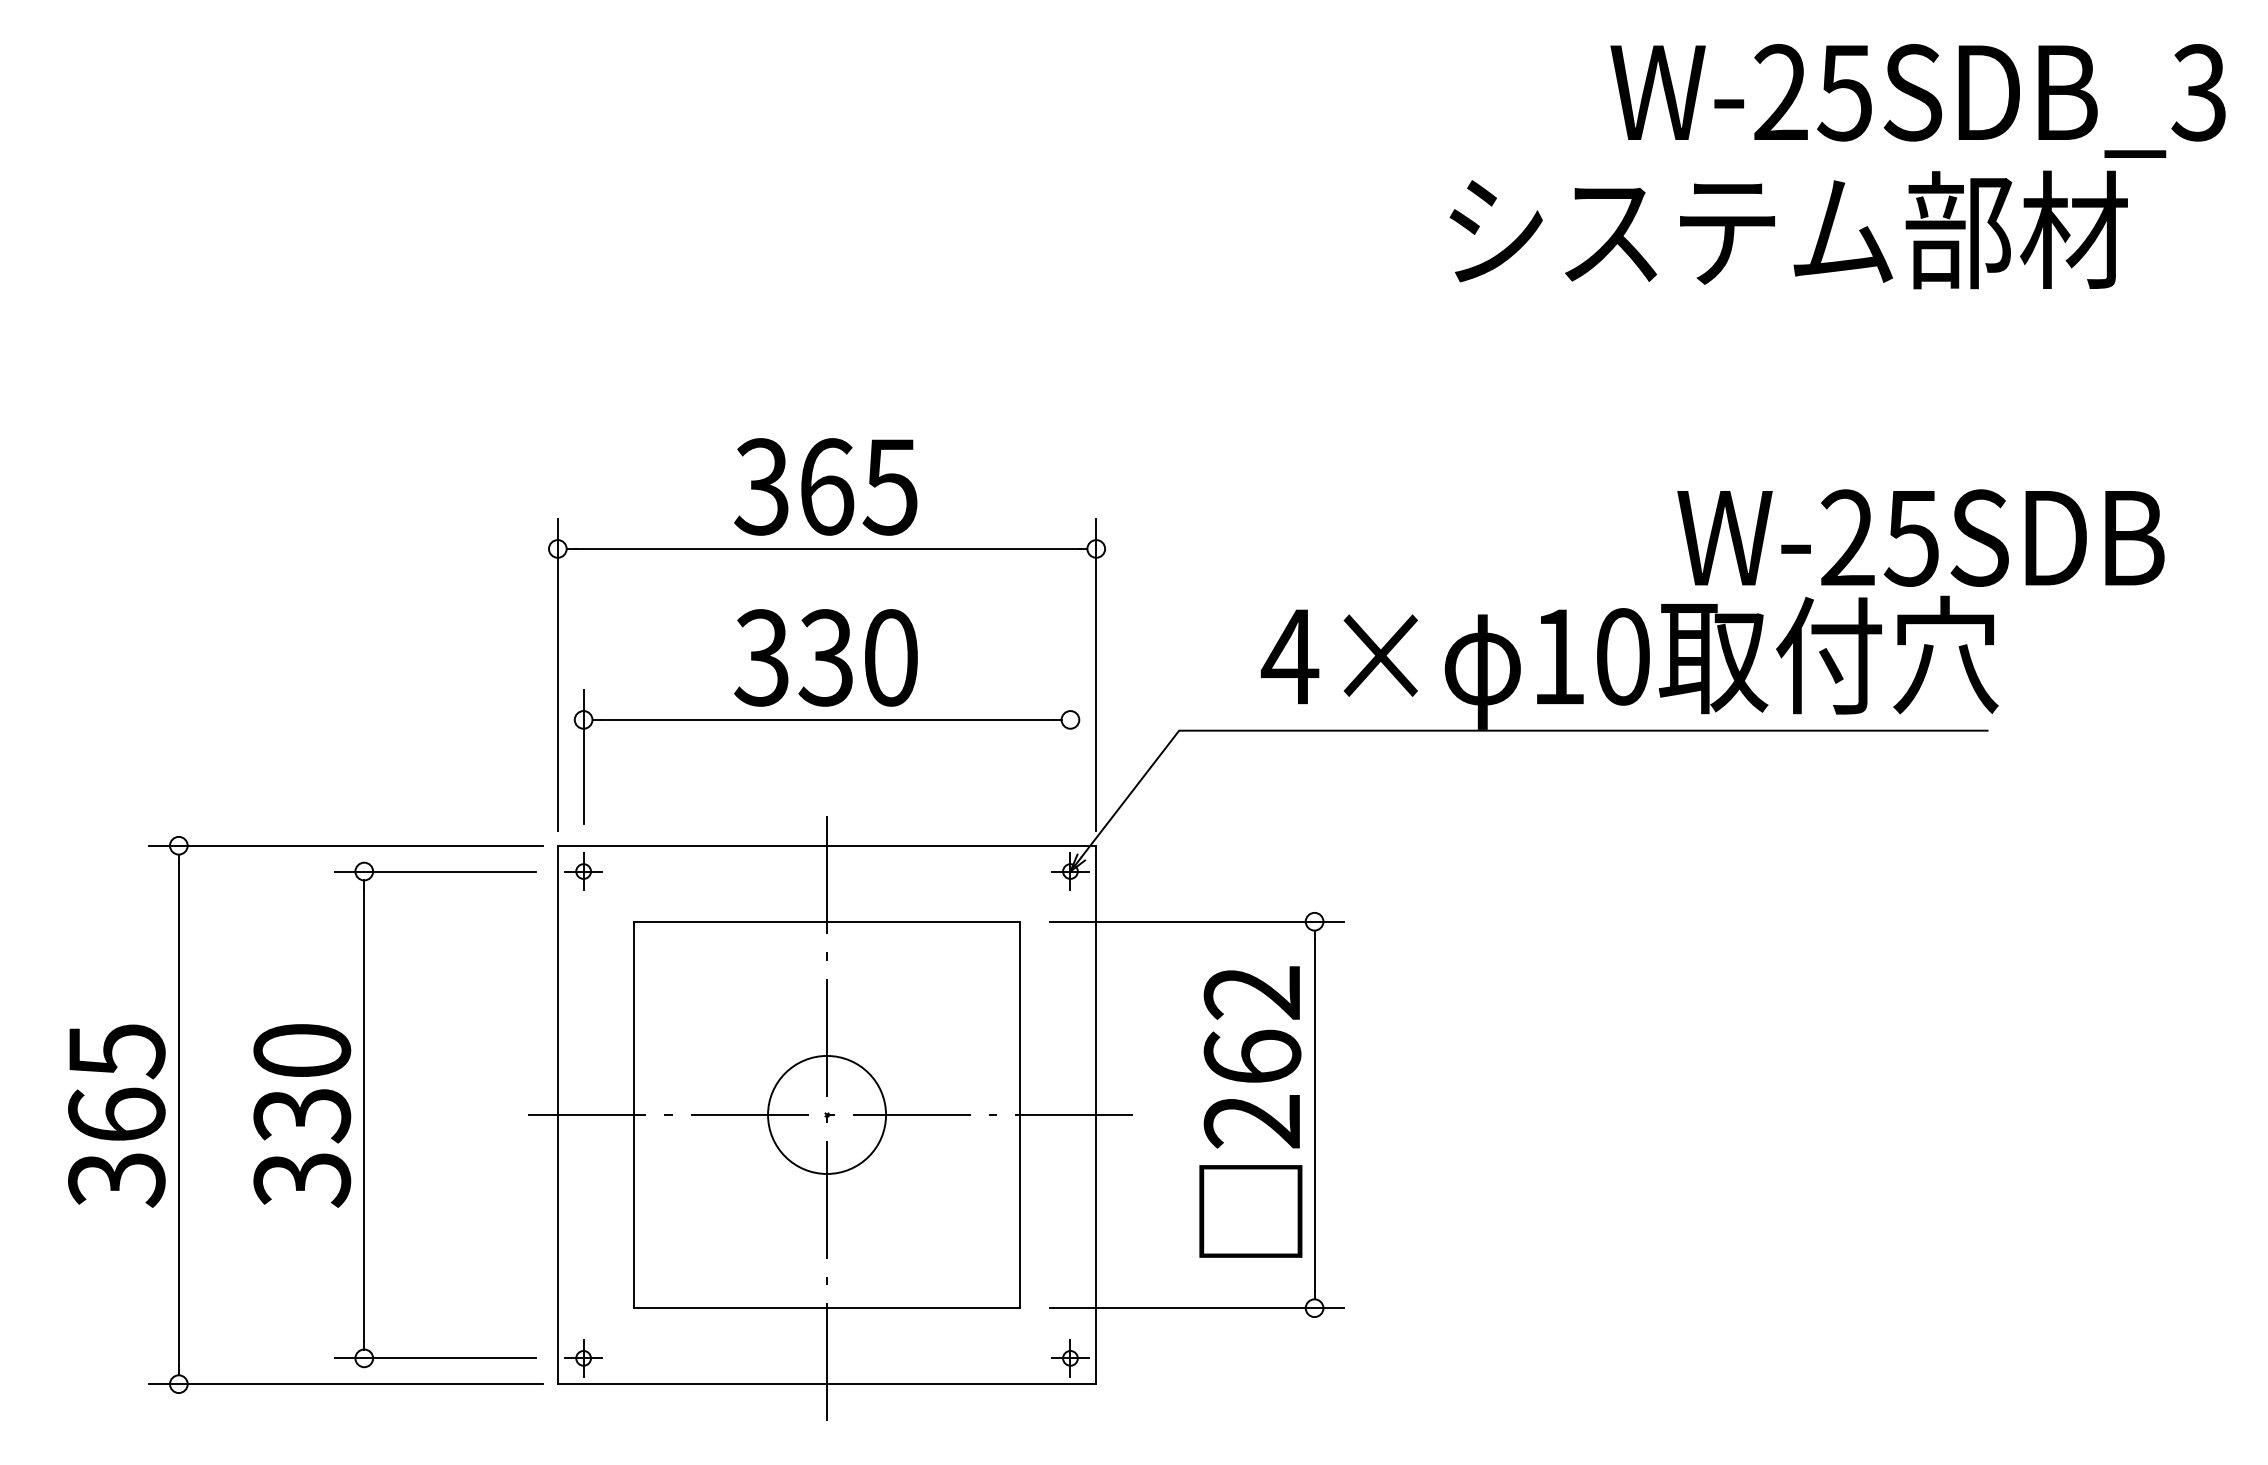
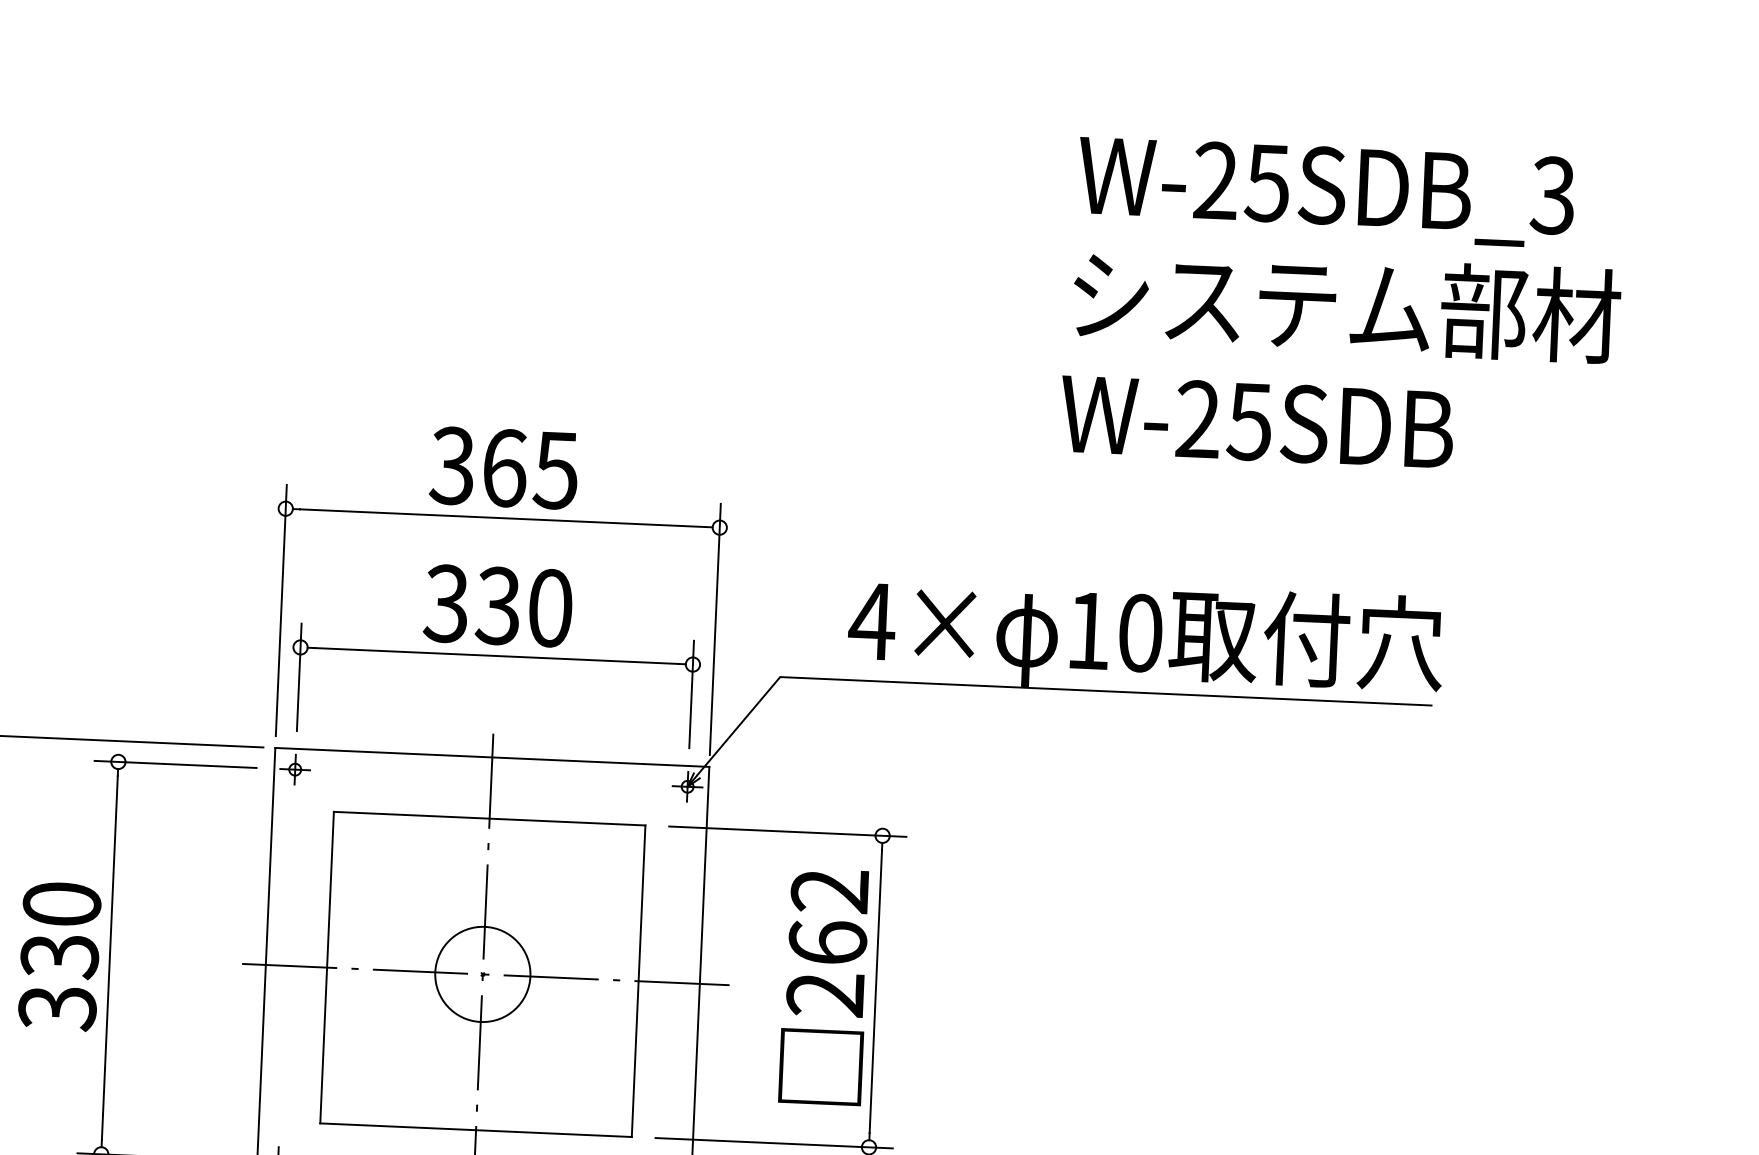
text: (1917, 100) -> (1325, 191), moved
text: (1788, 229) -> (1346, 305), moved
text: (1920, 537) -> (1256, 421), moved
line: (1070, 756) -> (691, 694), added

